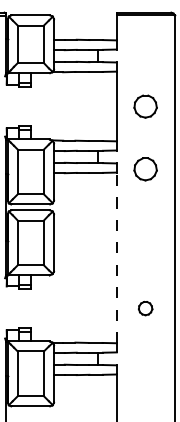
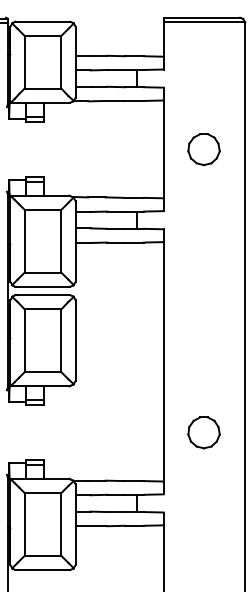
part: (145, 169) -> (203, 237), removed
line: (116, 257) -> (163, 361), dashed -> solid
part: (145, 308) -> (203, 432), size x1.67

